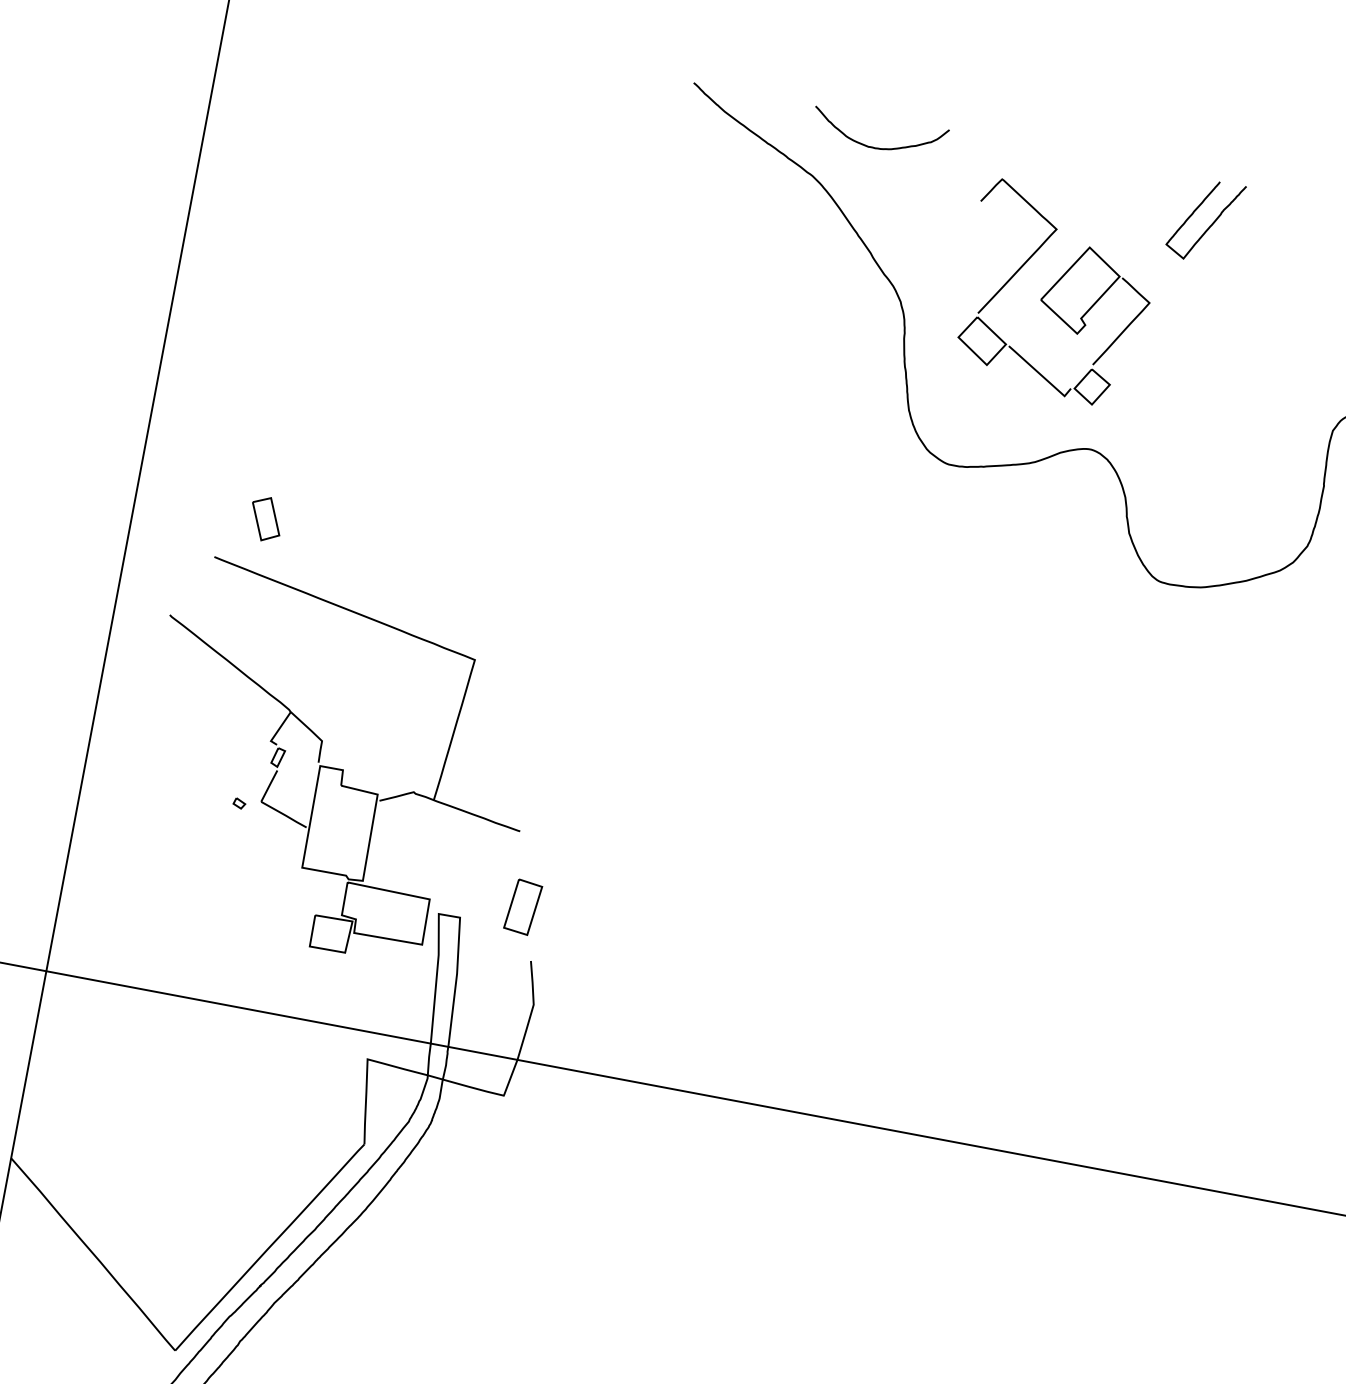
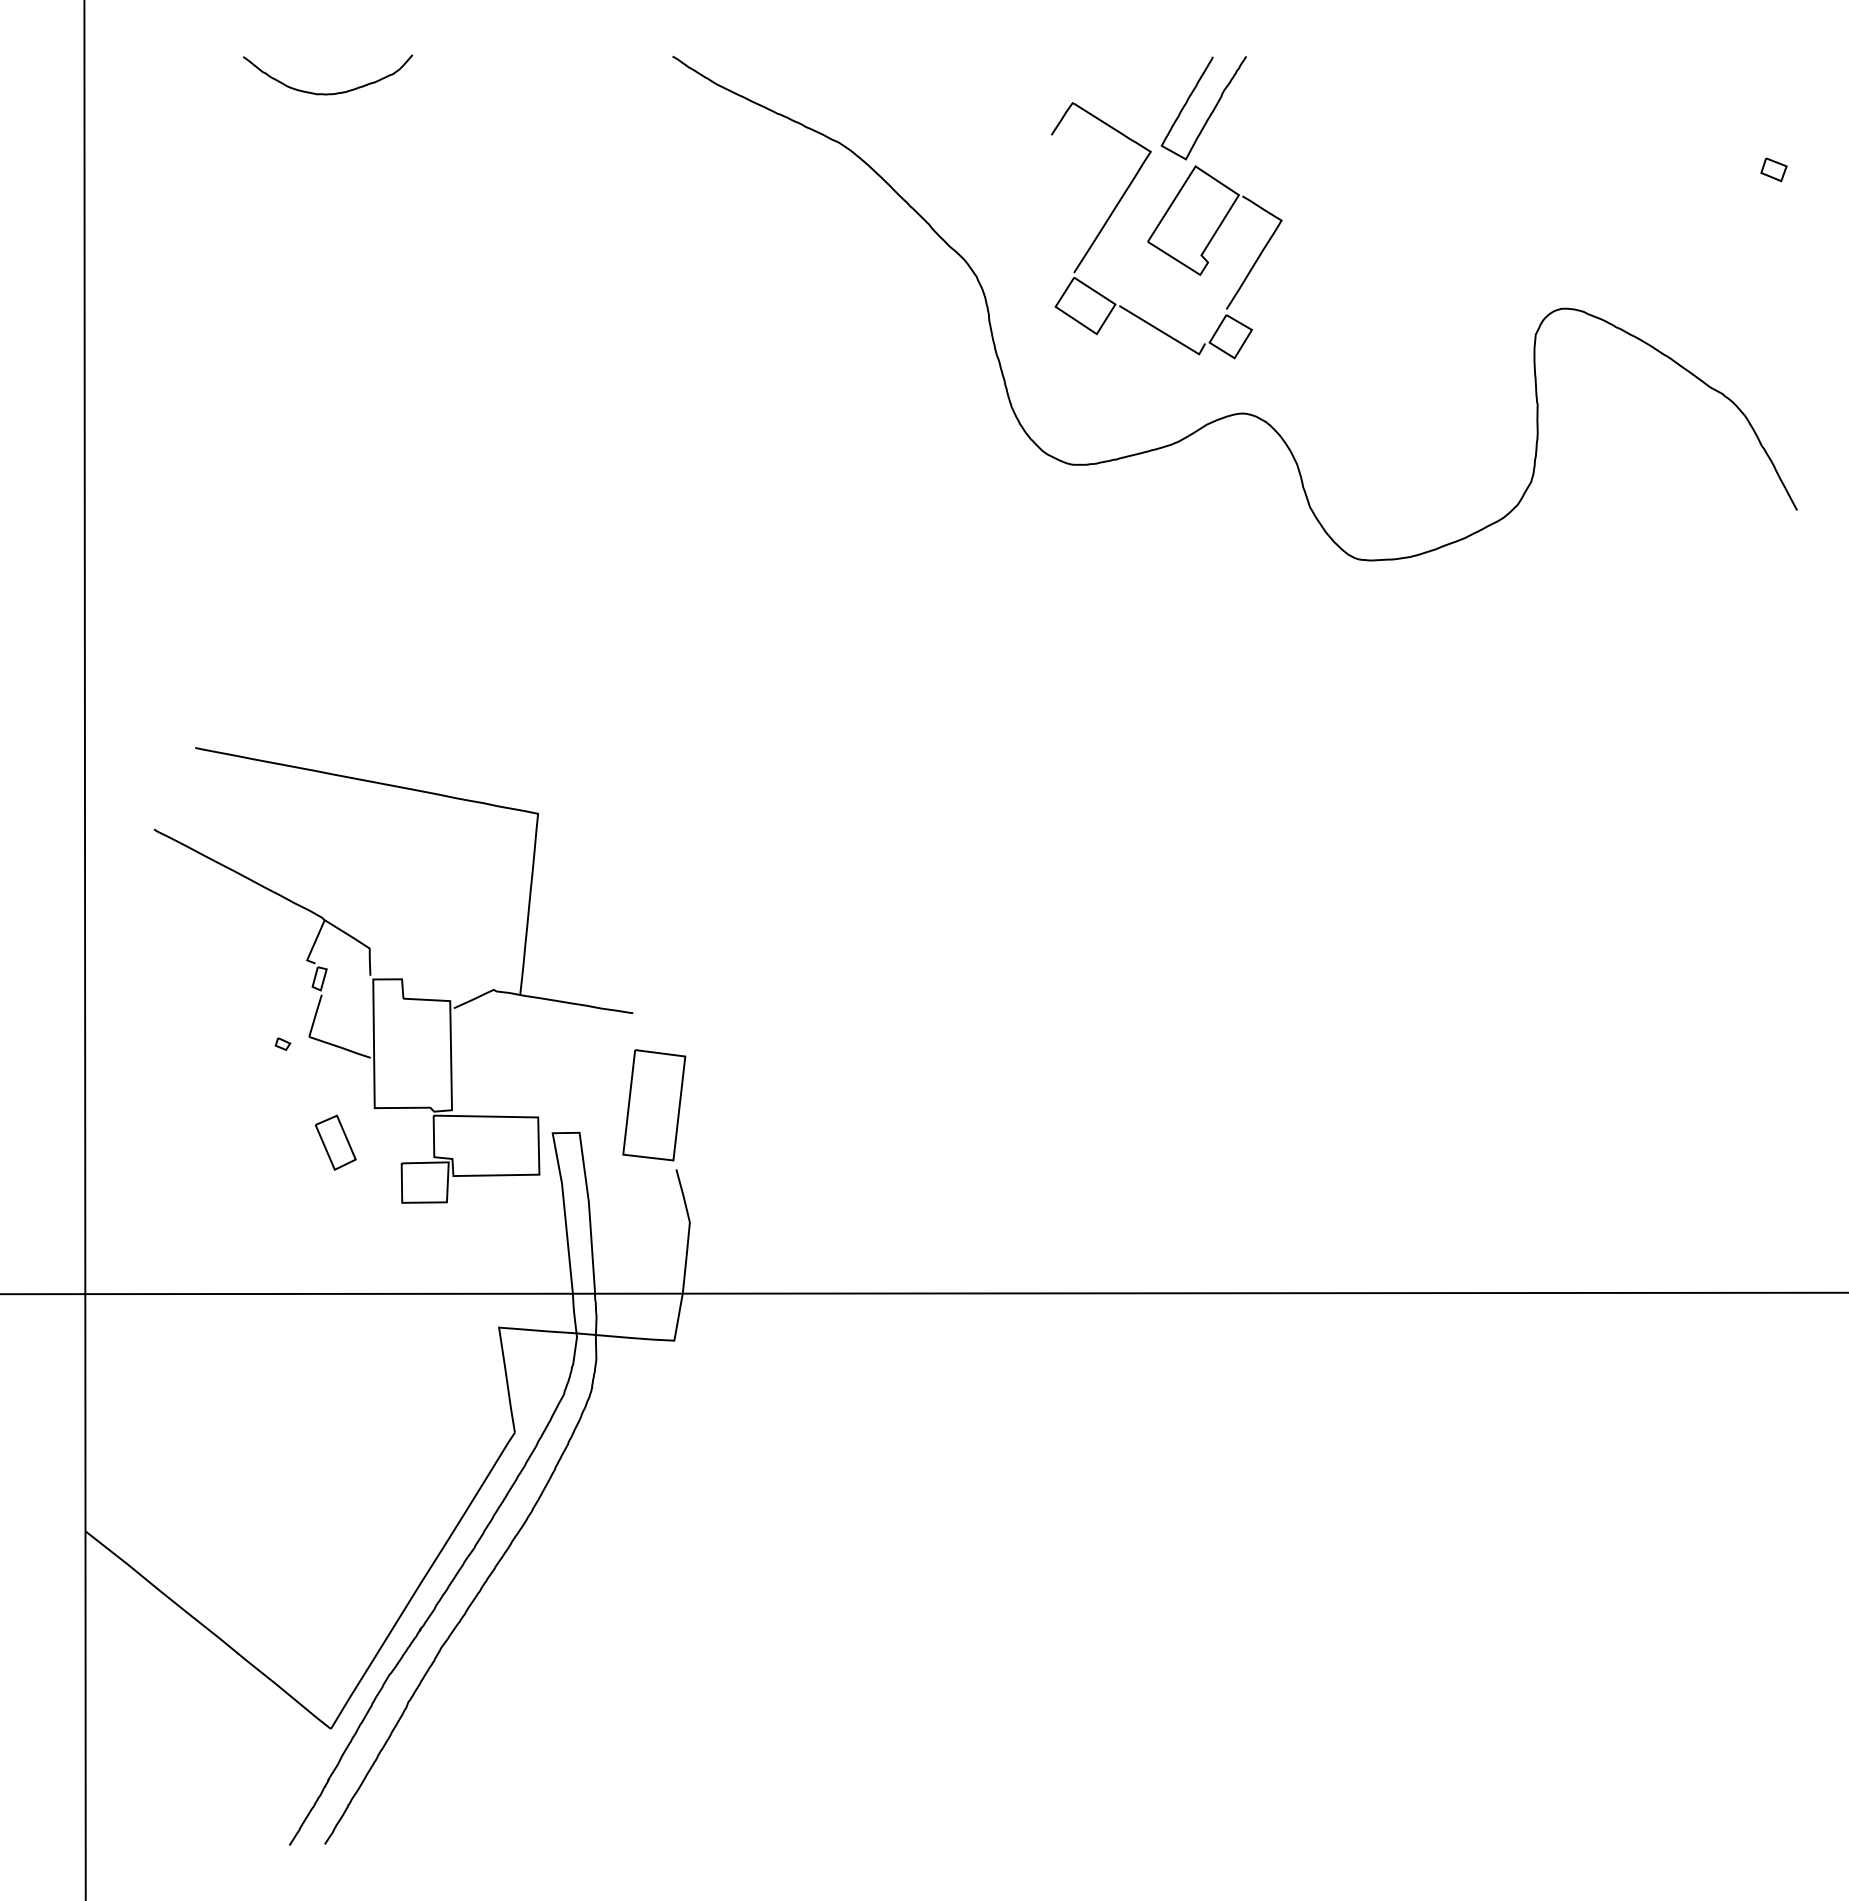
curve: (877, 147) -> (328, 93), moved
curve: (1208, 226) -> (1209, 114), moved
part: (265, 518) -> (335, 1142), moved
part: (523, 907) -> (654, 1105), size x1.67

